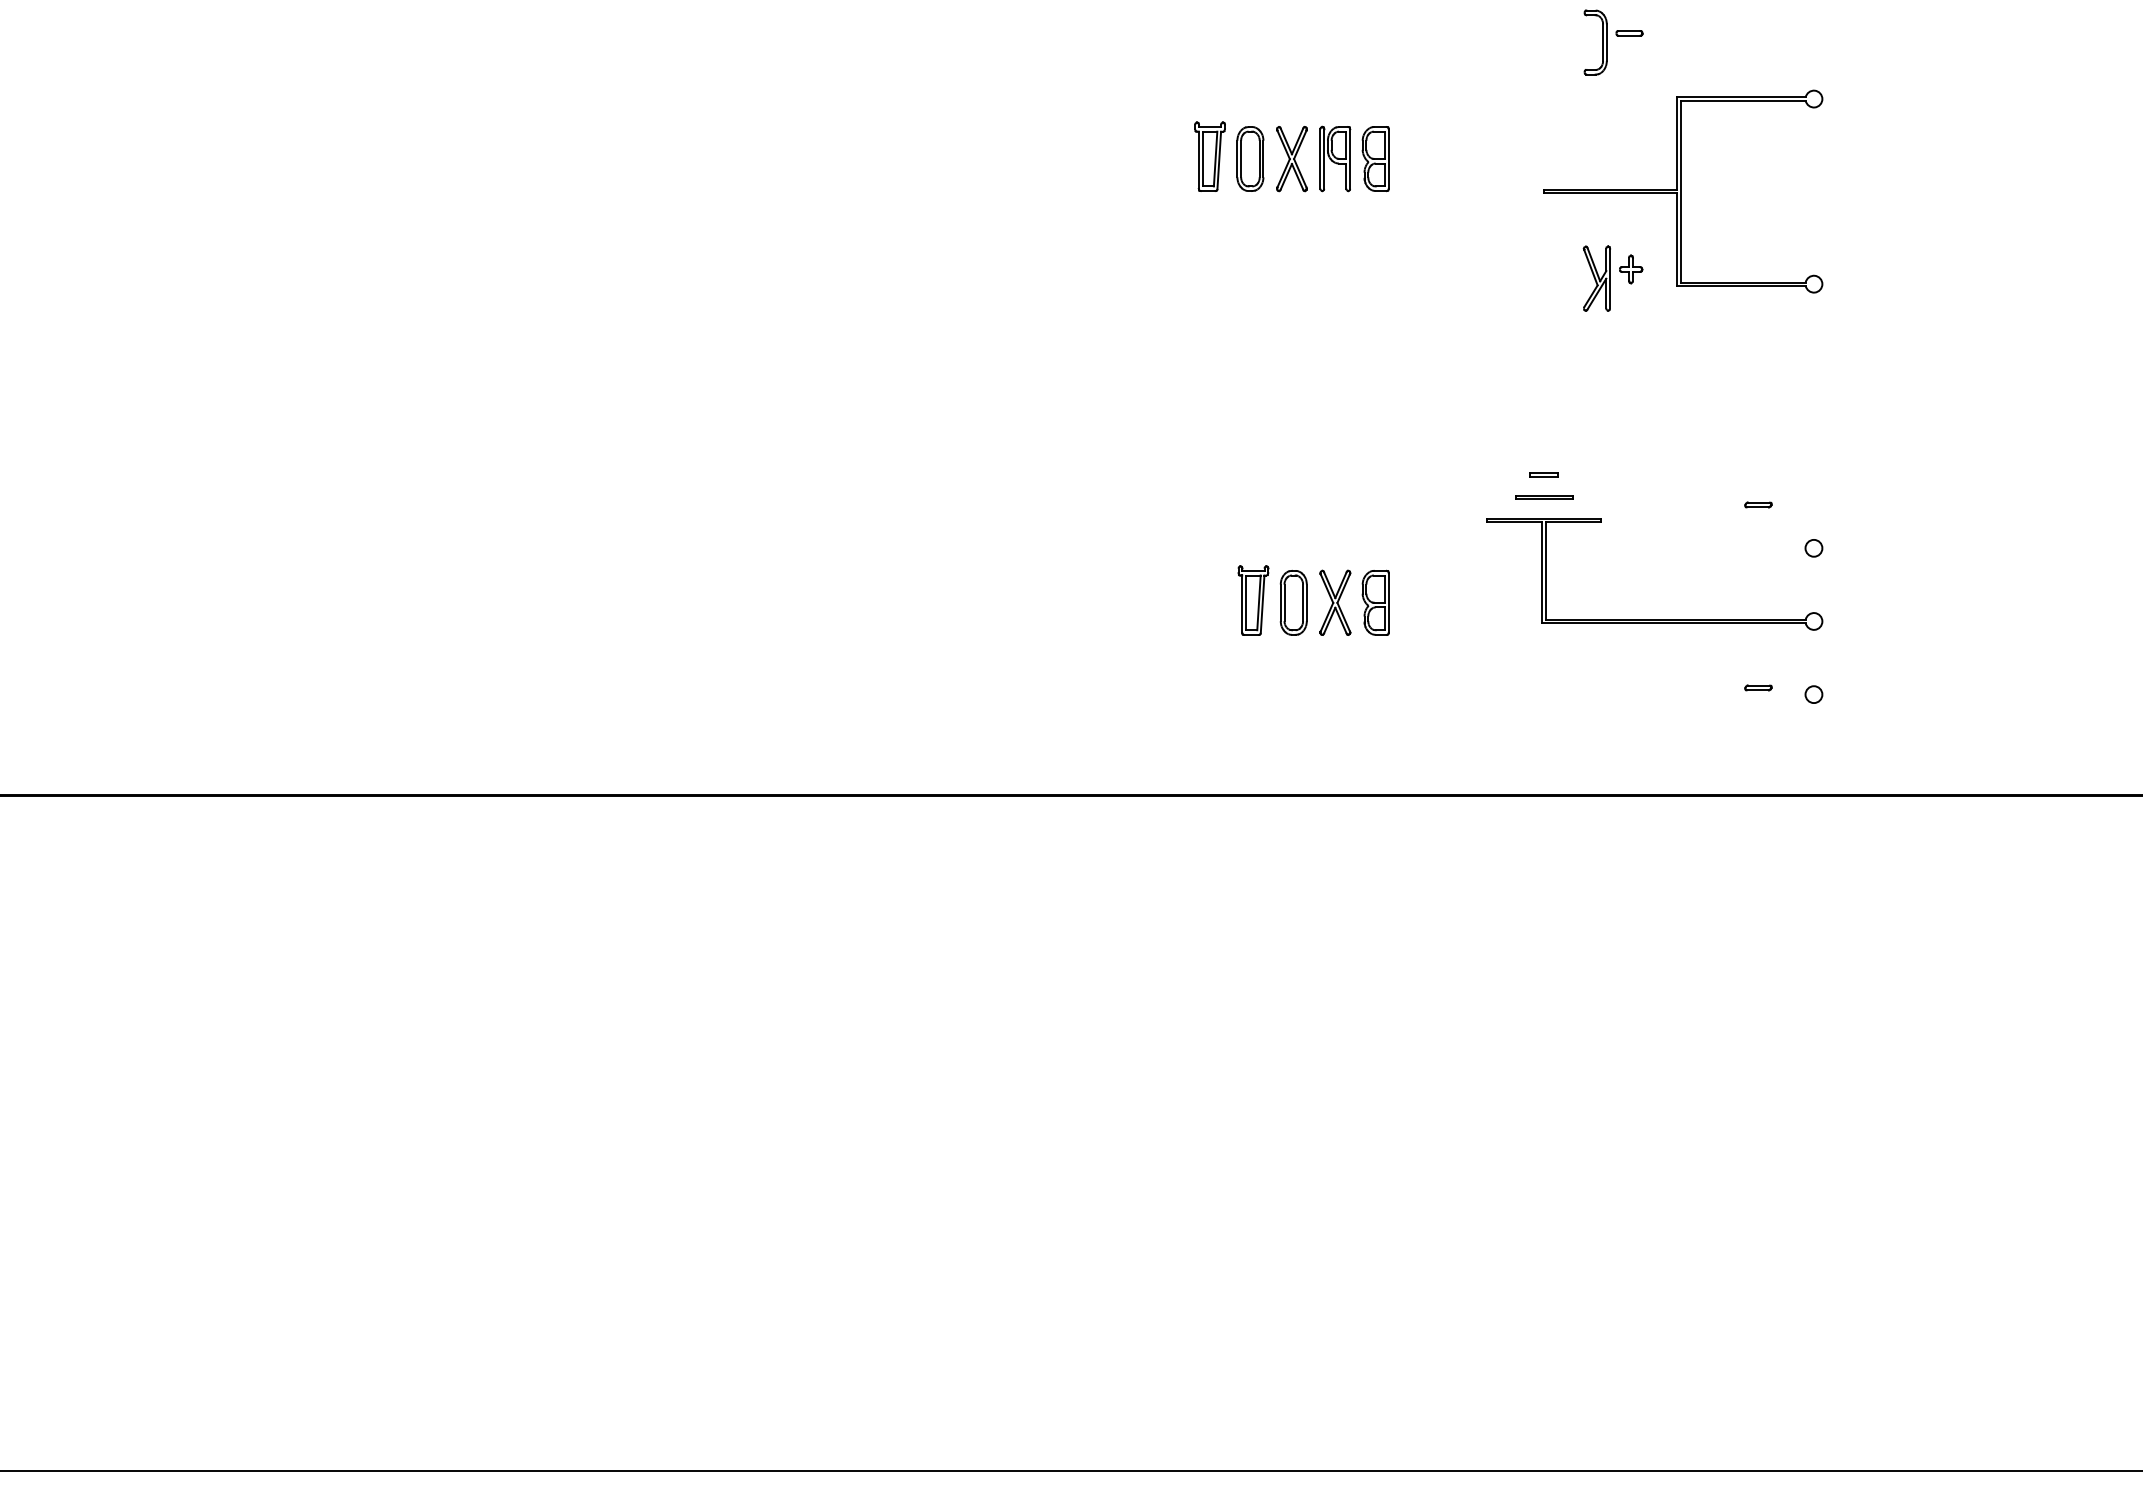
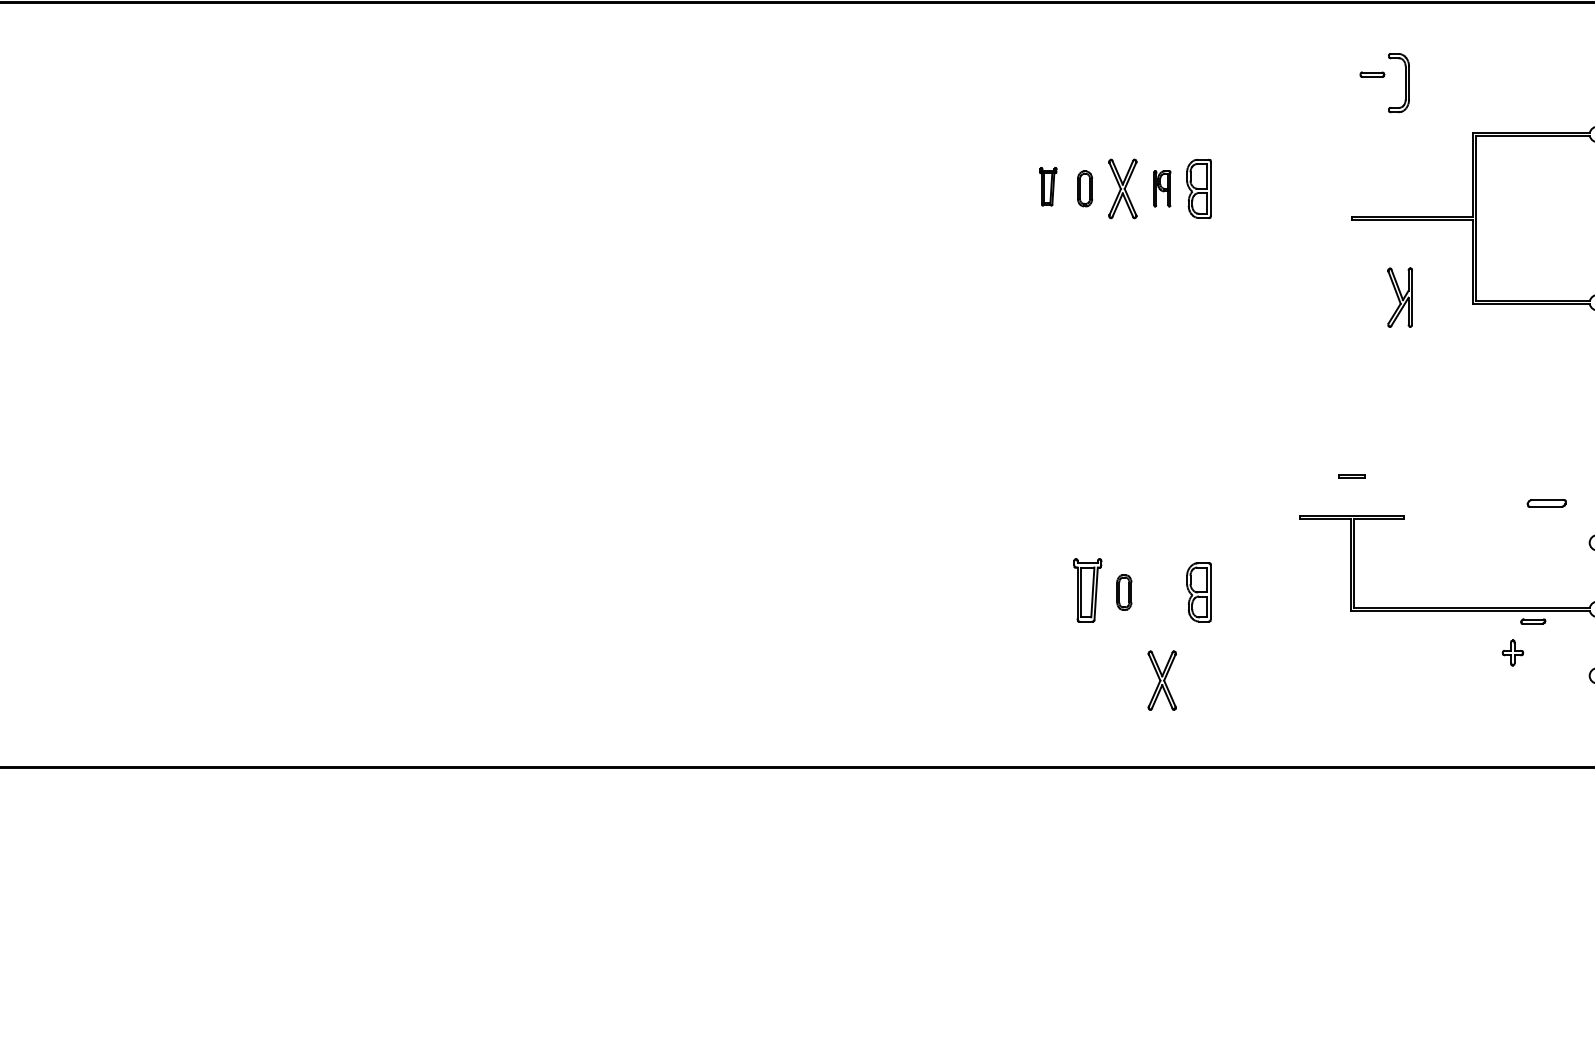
part: (1629, 33) -> (1372, 74), moved
part: (1209, 156) -> (1047, 186), size x0.6
part: (1250, 158) -> (1085, 188), size x0.6
part: (1335, 158) -> (1162, 188), size x0.6
part: (1631, 269) -> (1513, 653), moved
line: (1544, 496) -> (1352, 495), removed
part: (1758, 504) -> (1546, 503), size x1.6
part: (1293, 602) -> (1124, 592), size x0.6
part: (1335, 602) -> (1162, 680), moved
part: (1758, 687) -> (1533, 621), moved

